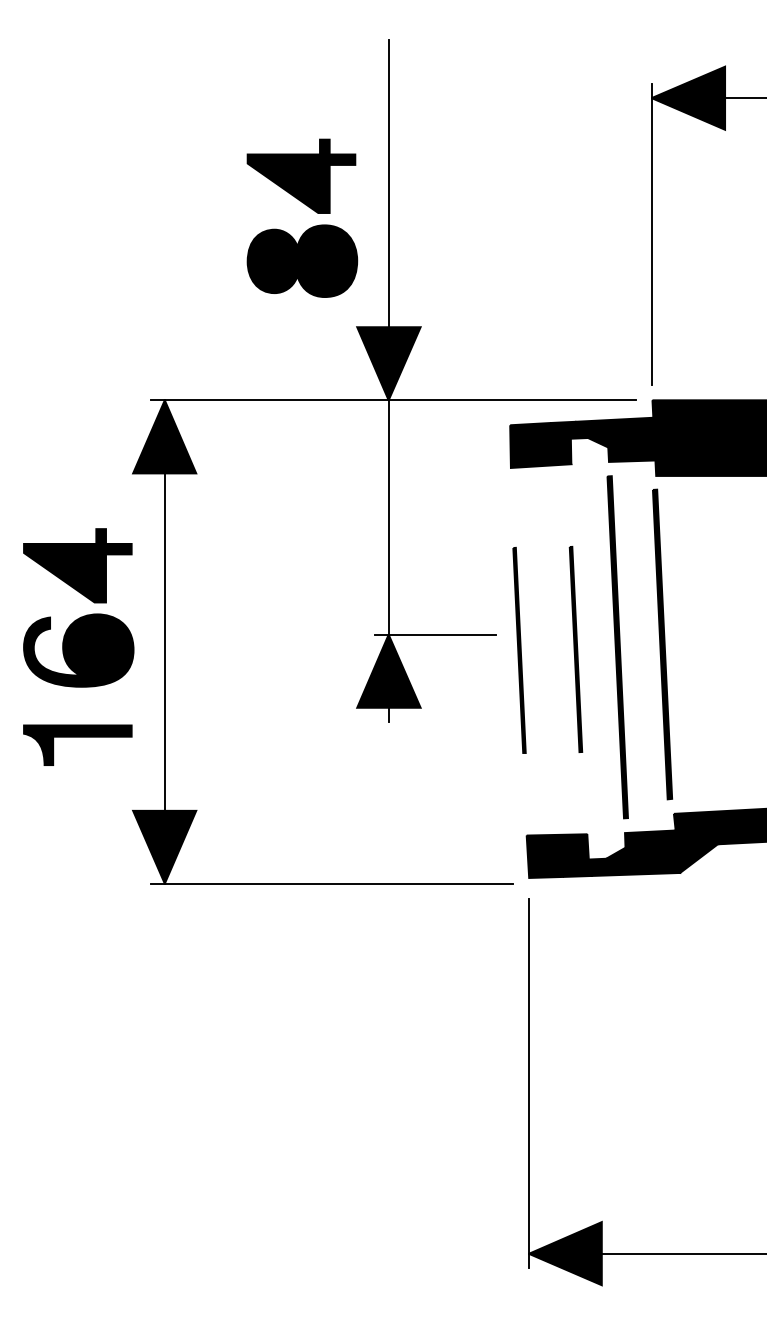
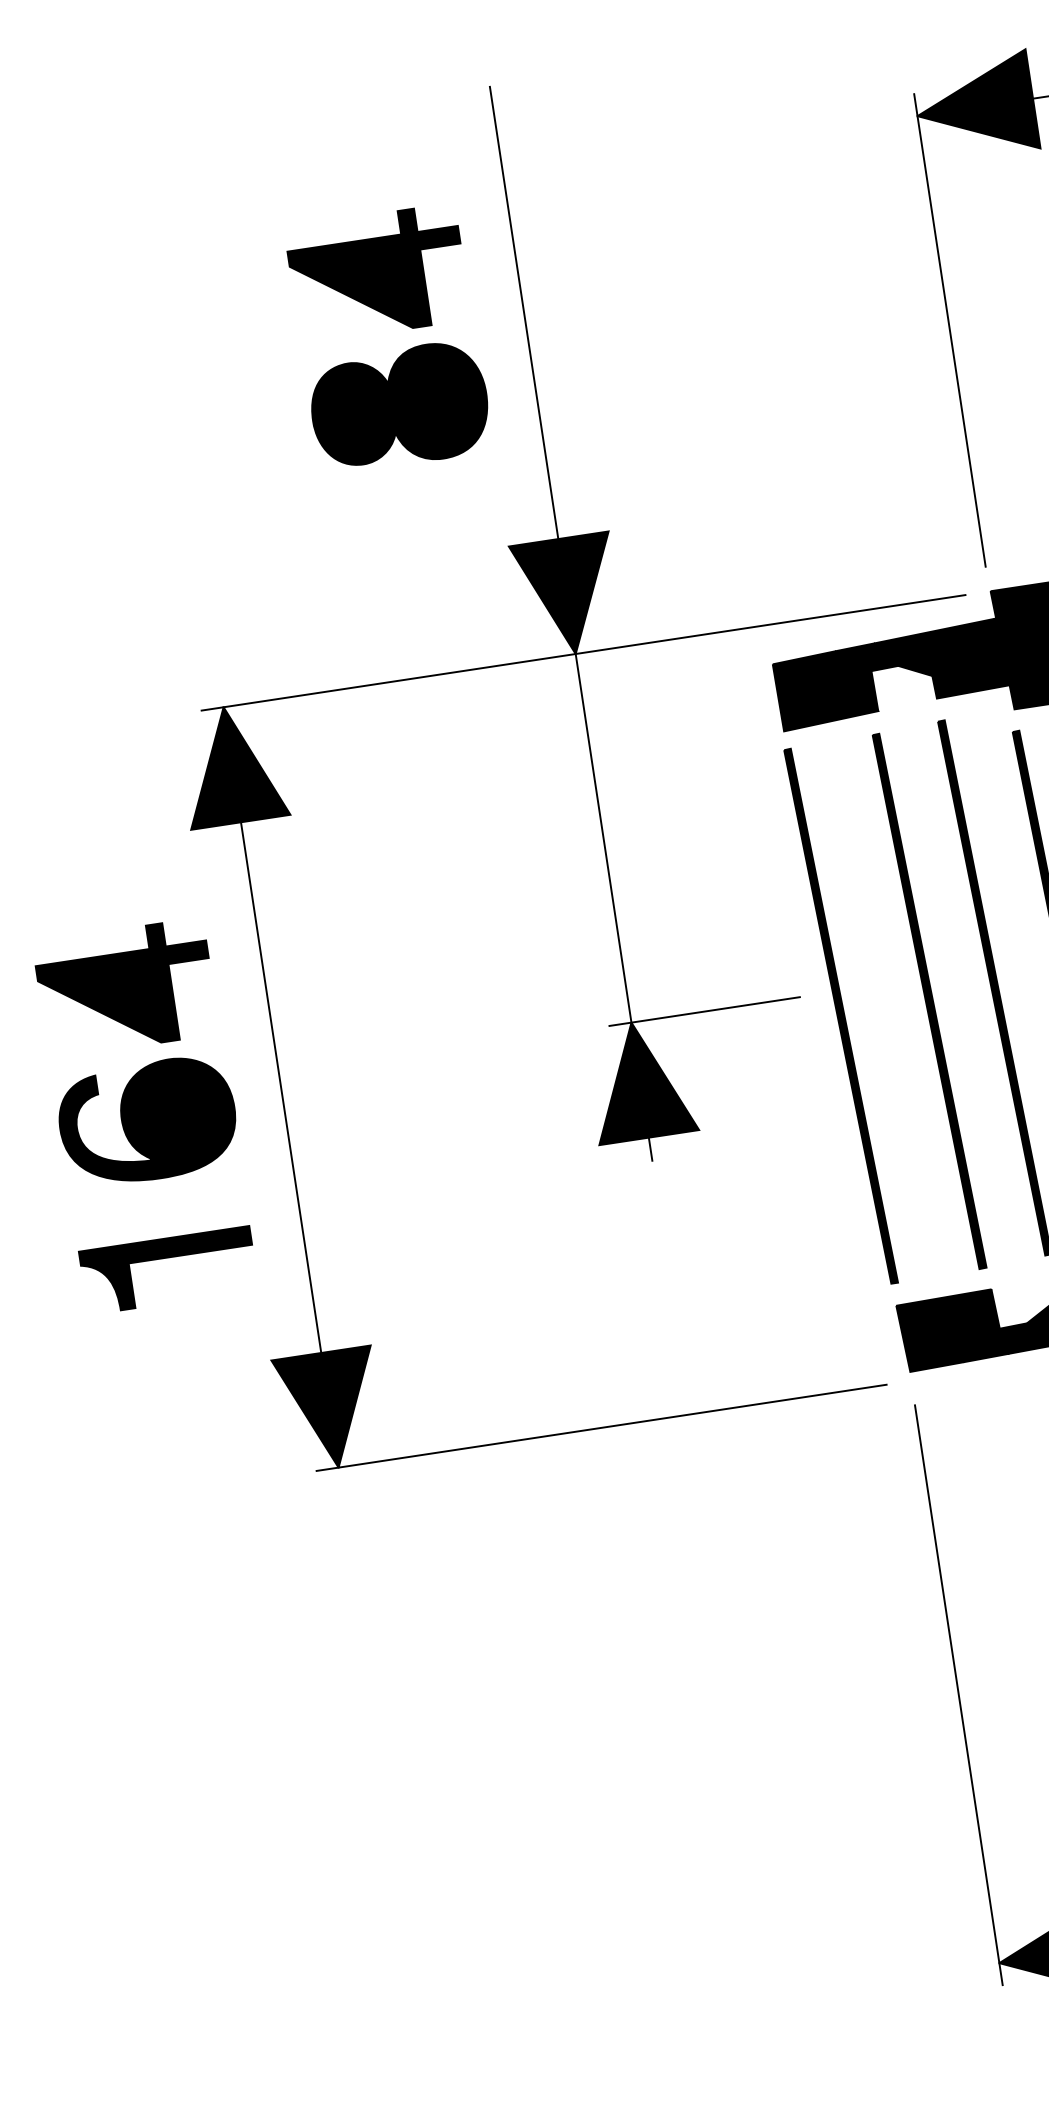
part: (308, 207) -> (396, 321), moved
part: (575, 649) -> (928, 1001), size x1.67
part: (519, 650) -> (841, 1016), size x1.67

